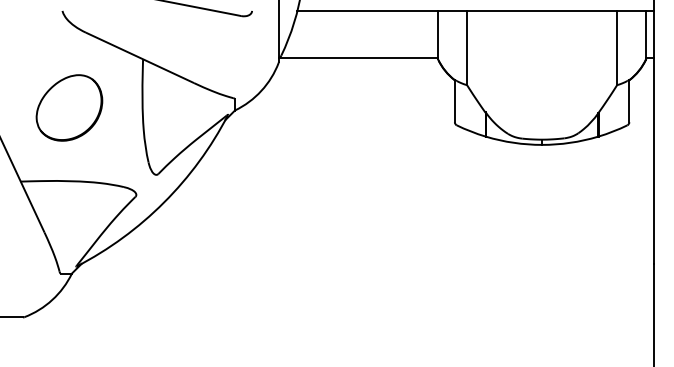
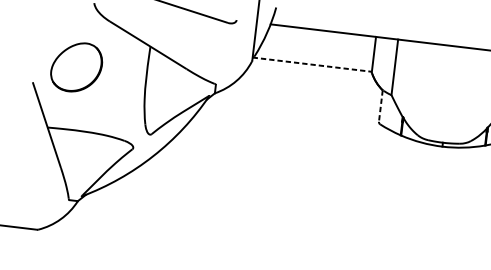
line: (358, 57) -> (312, 64), solid -> dashed
line: (454, 101) -> (380, 106), solid -> dashed
part: (69, 107) -> (76, 66), moved

